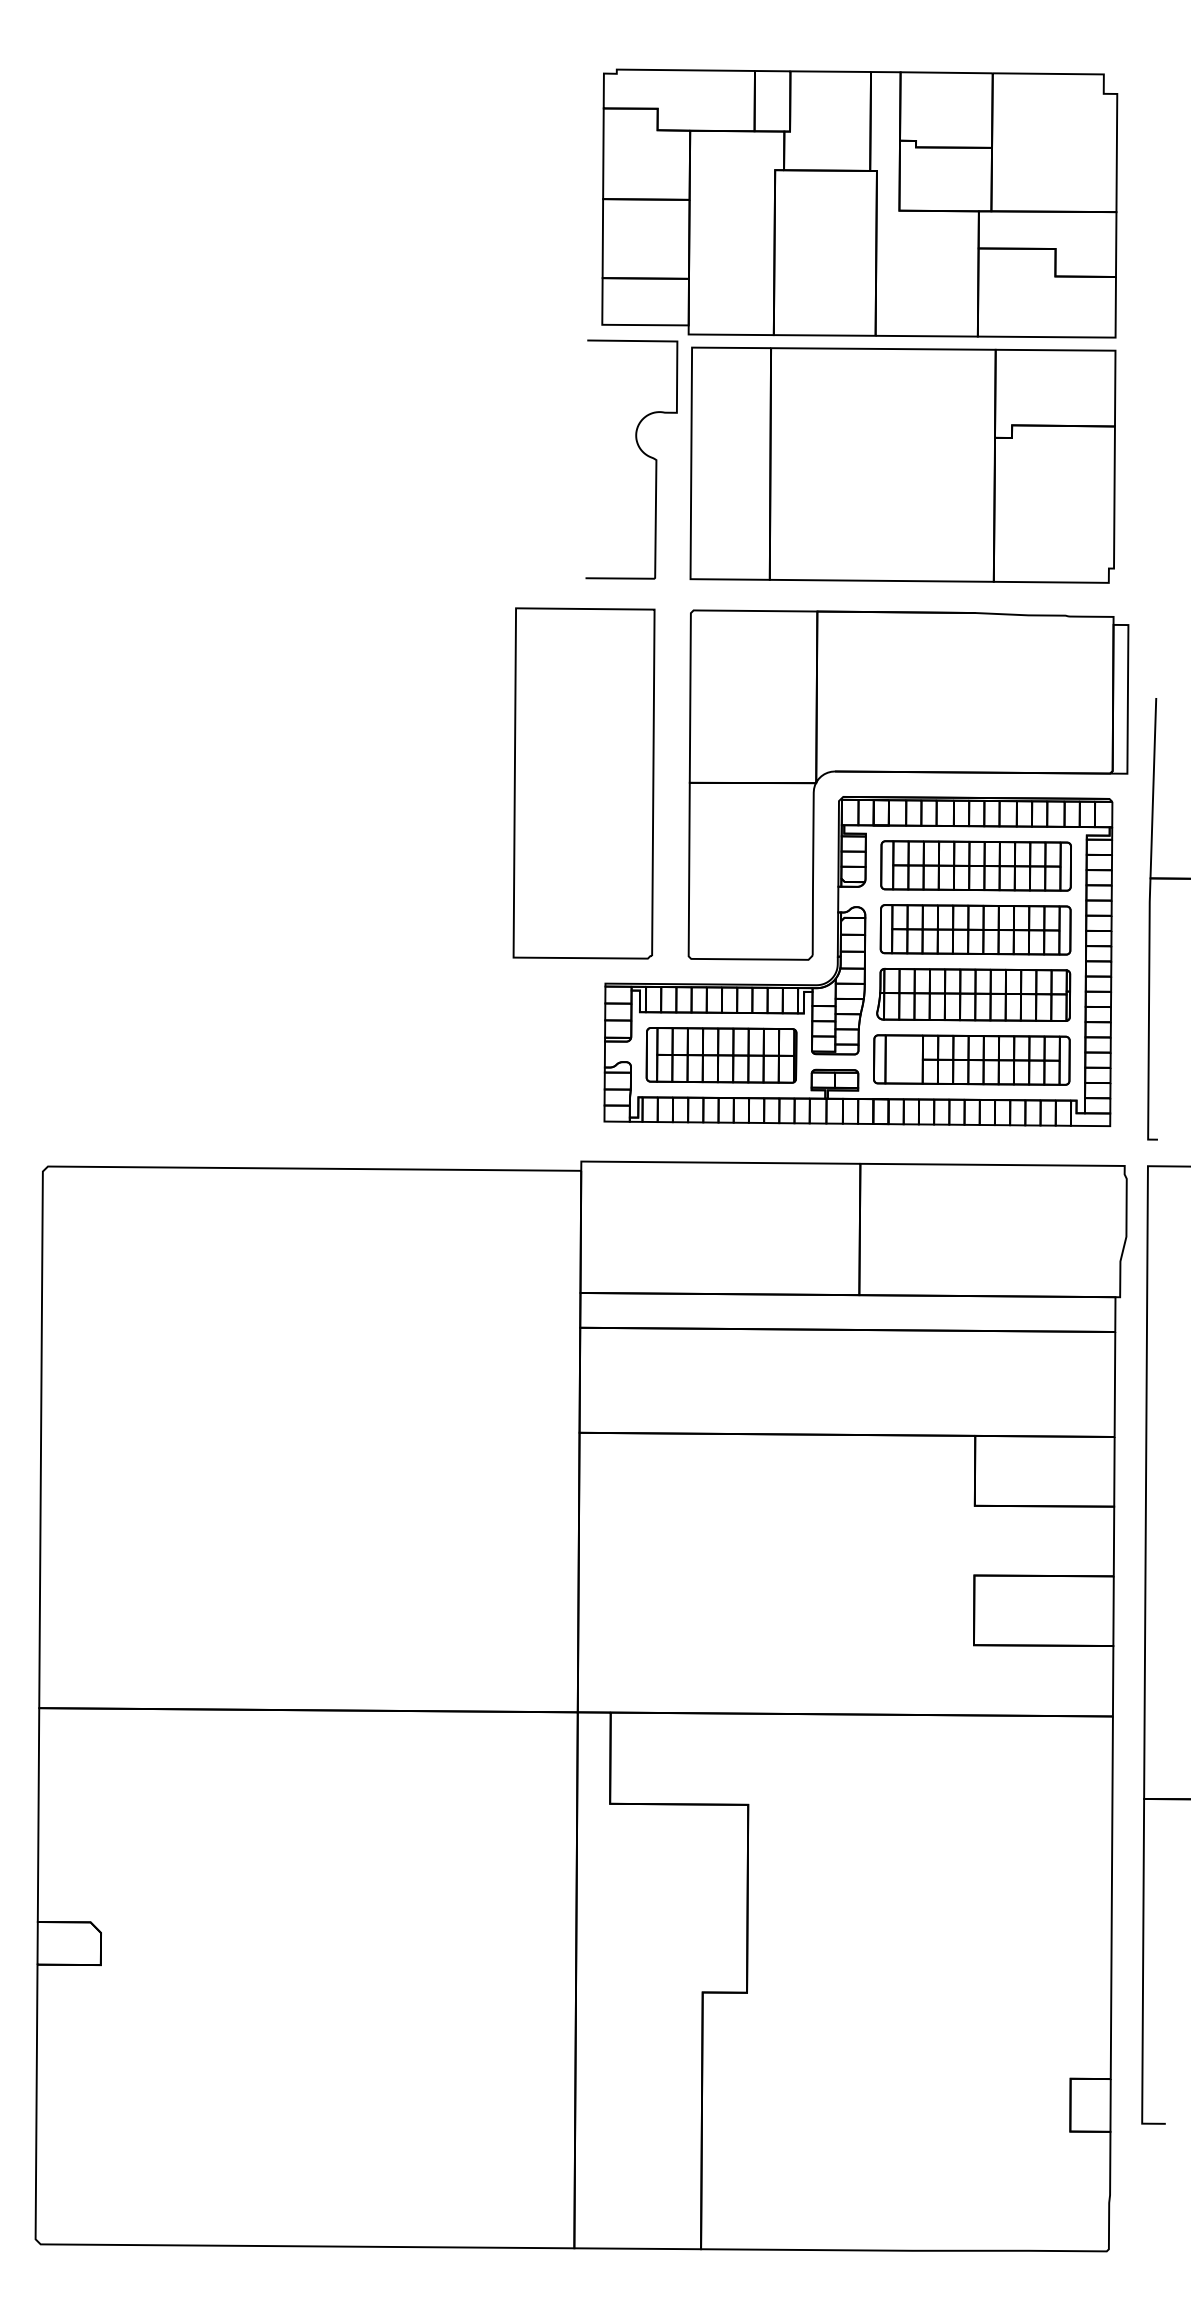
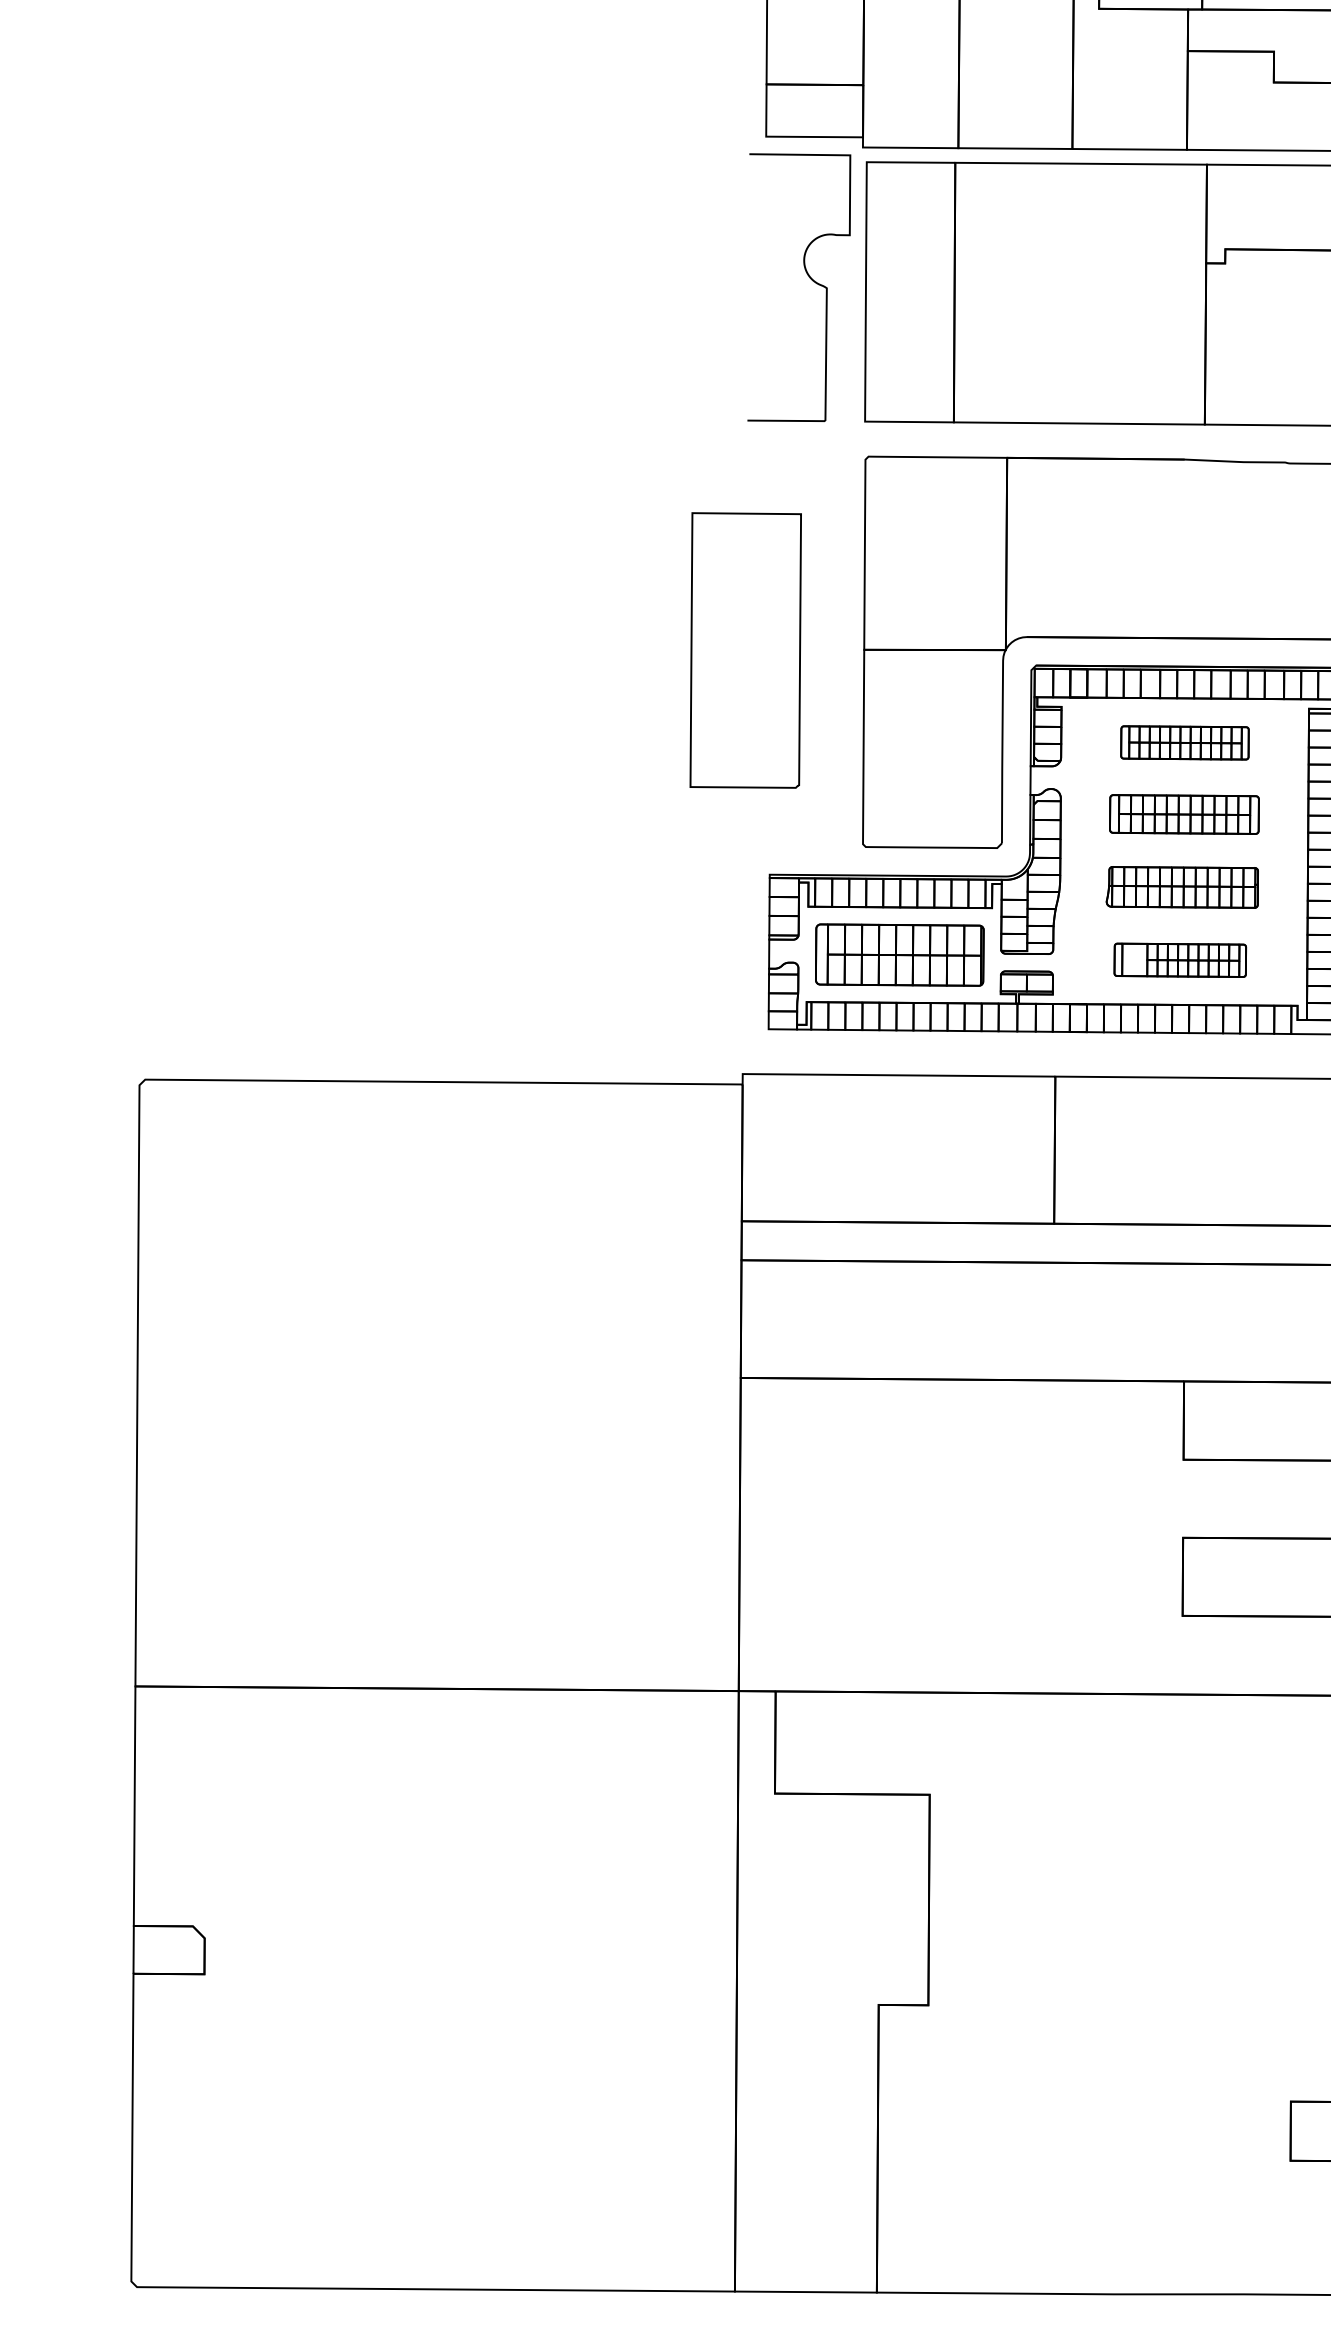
part: (583, 783) -> (745, 650), size x0.7
part: (975, 865) -> (1184, 742), size x0.6
part: (975, 929) -> (1184, 814), size x0.7
part: (973, 994) -> (1182, 886), size x0.7
part: (971, 1059) -> (1179, 959), size x0.6

